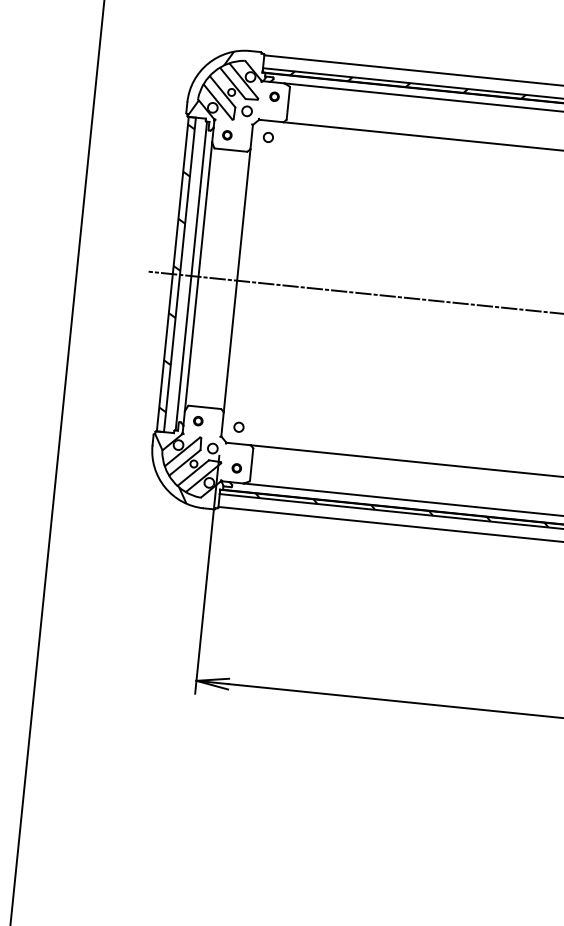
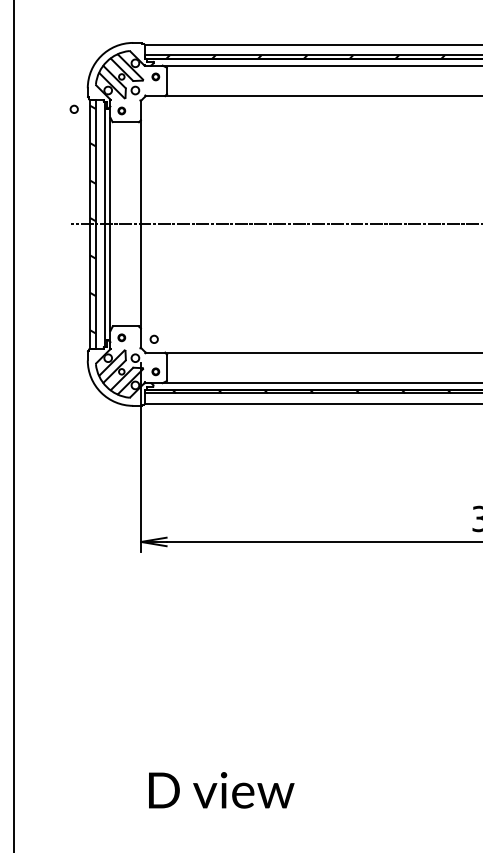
hatch: (226, 85) -> (117, 71), removed
circle: (267, 136) -> (73, 108), moved
hatch: (187, 470) -> (117, 377), removed

